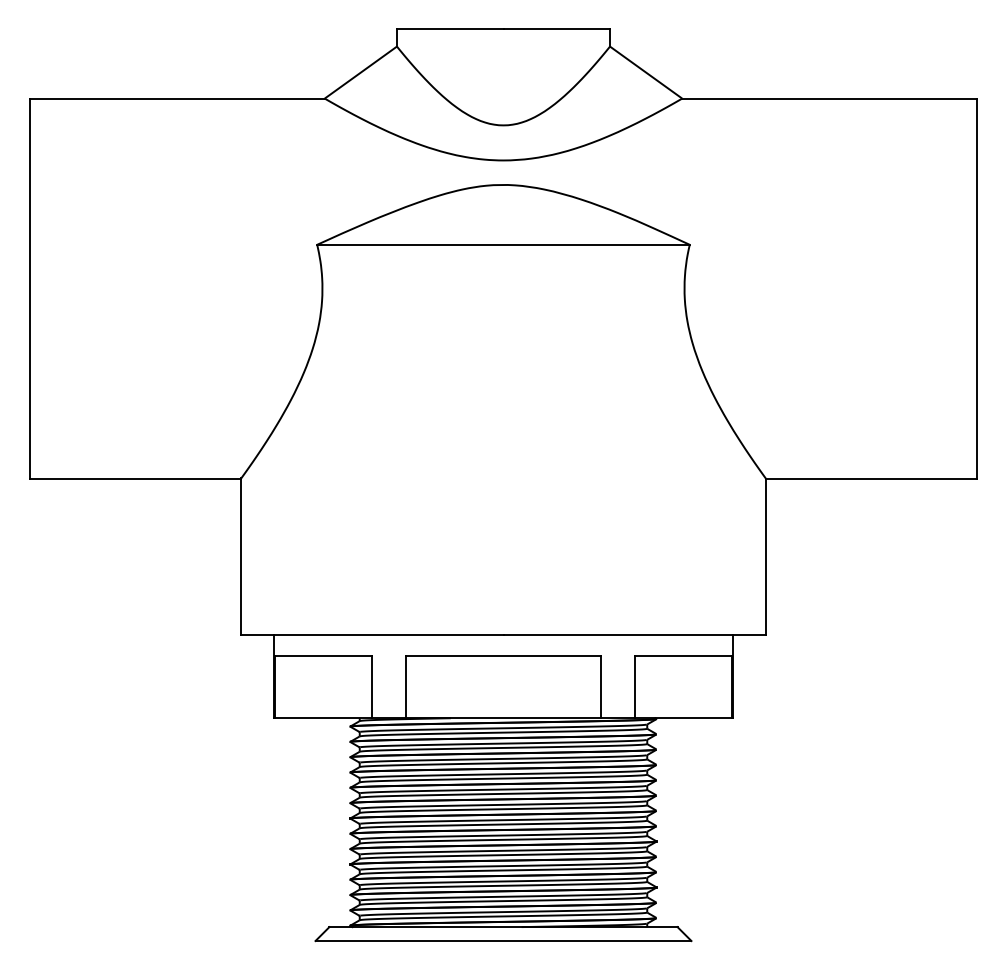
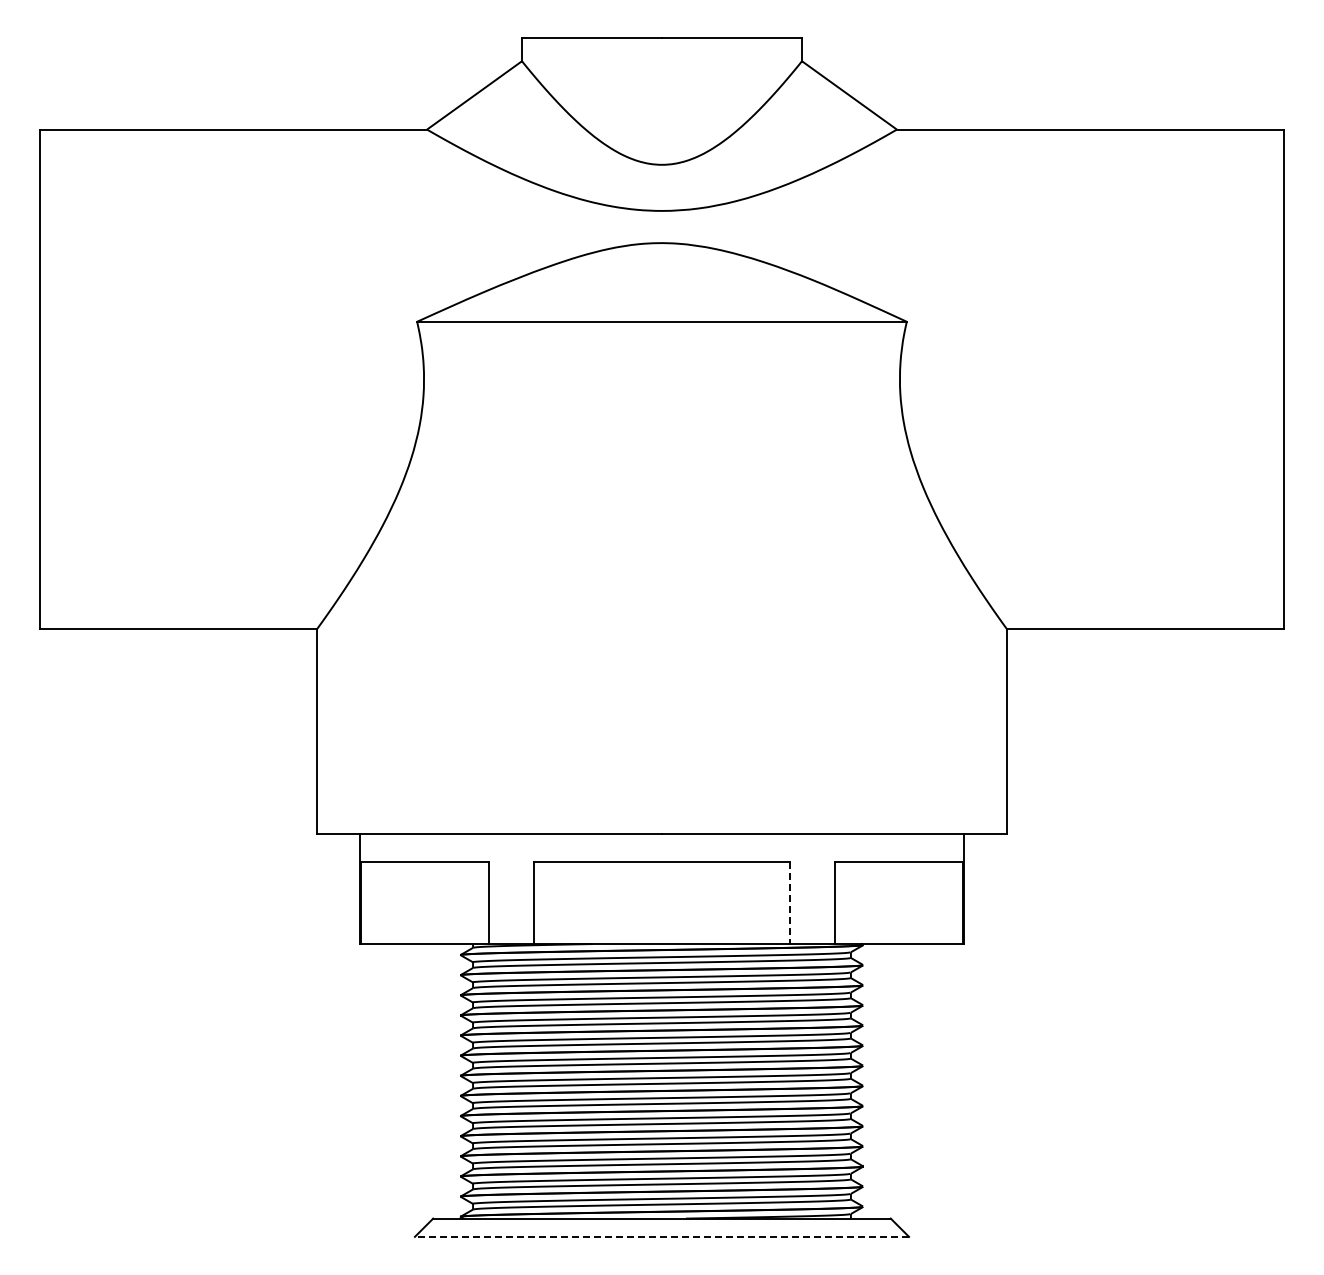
line: (600, 687) -> (789, 903), solid -> dashed
line: (503, 940) -> (661, 1236), solid -> dashed

